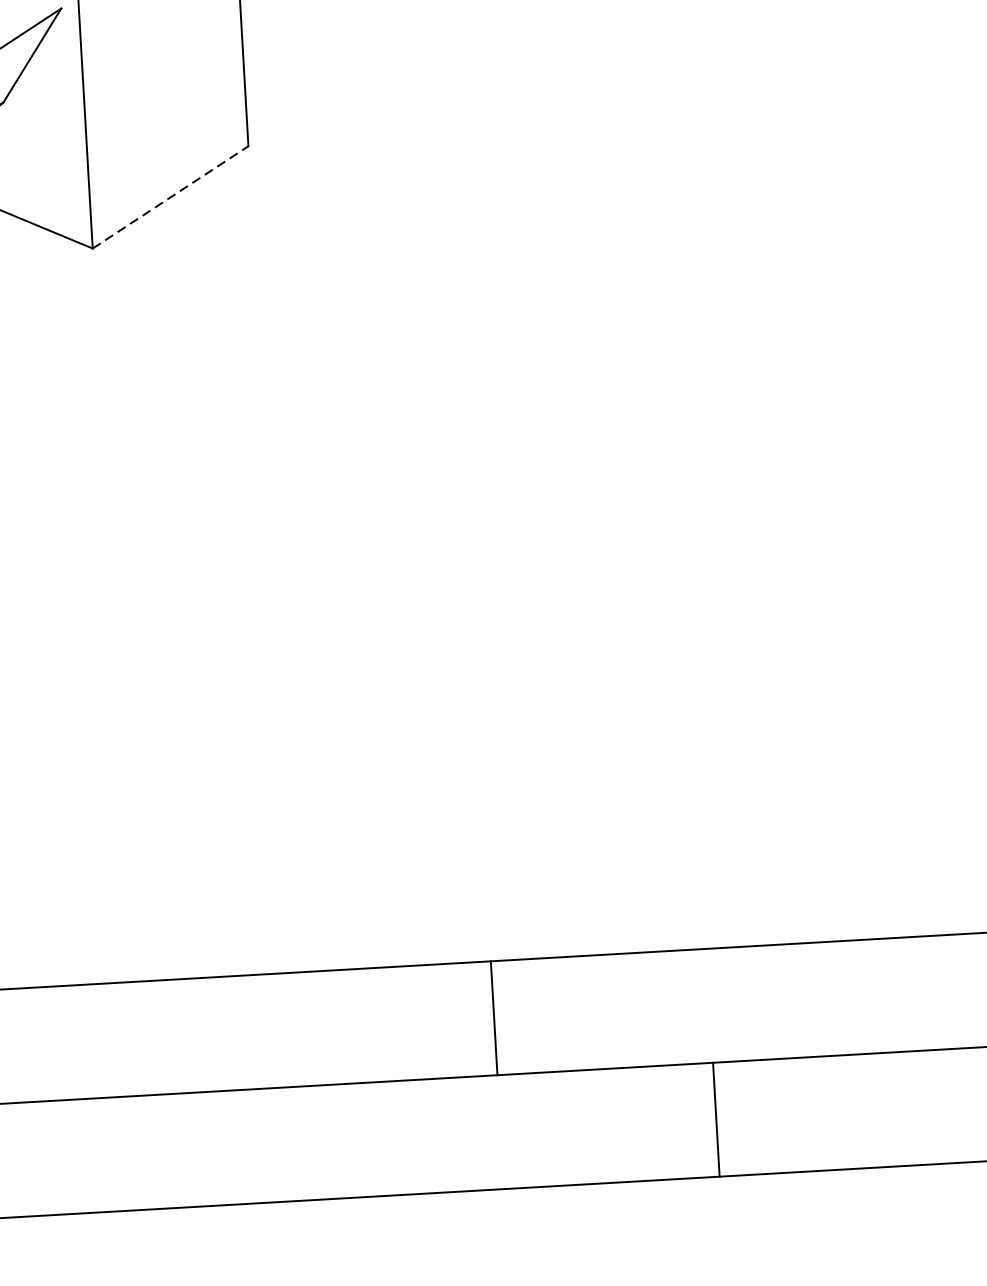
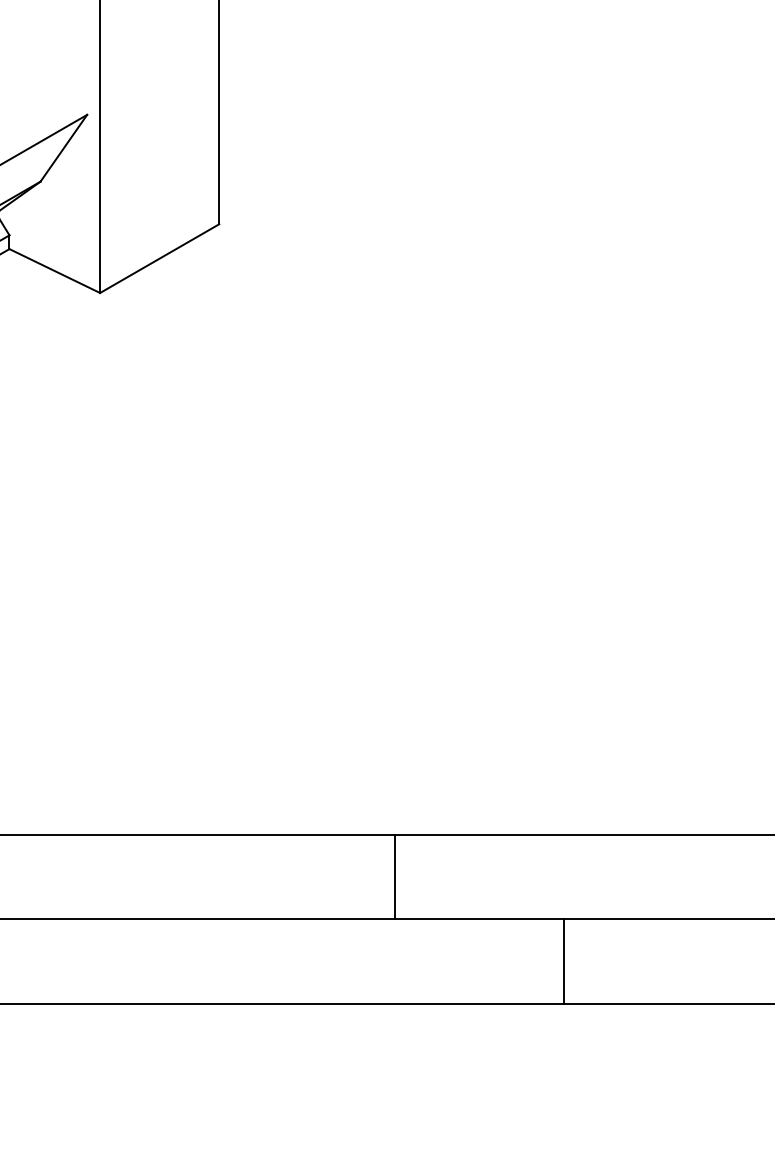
line: (170, 197) -> (159, 258), dashed -> solid
line: (494, 1018) -> (395, 877), moved
line: (716, 1119) -> (563, 961), moved

